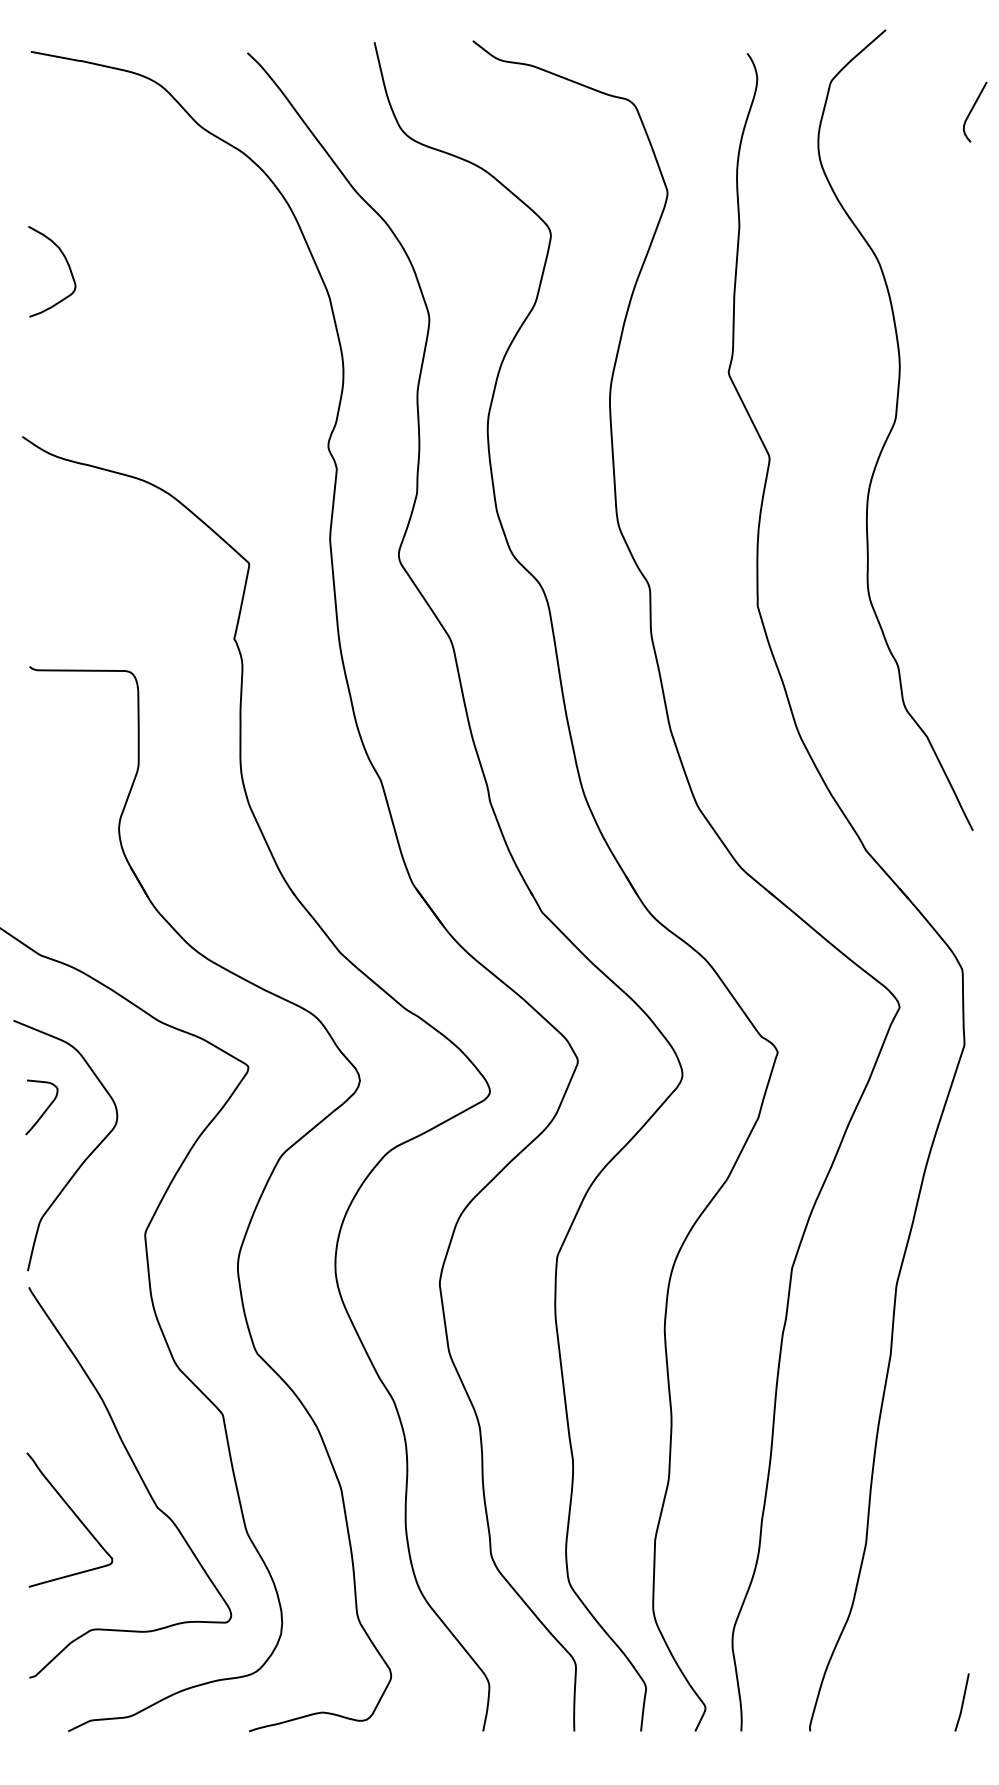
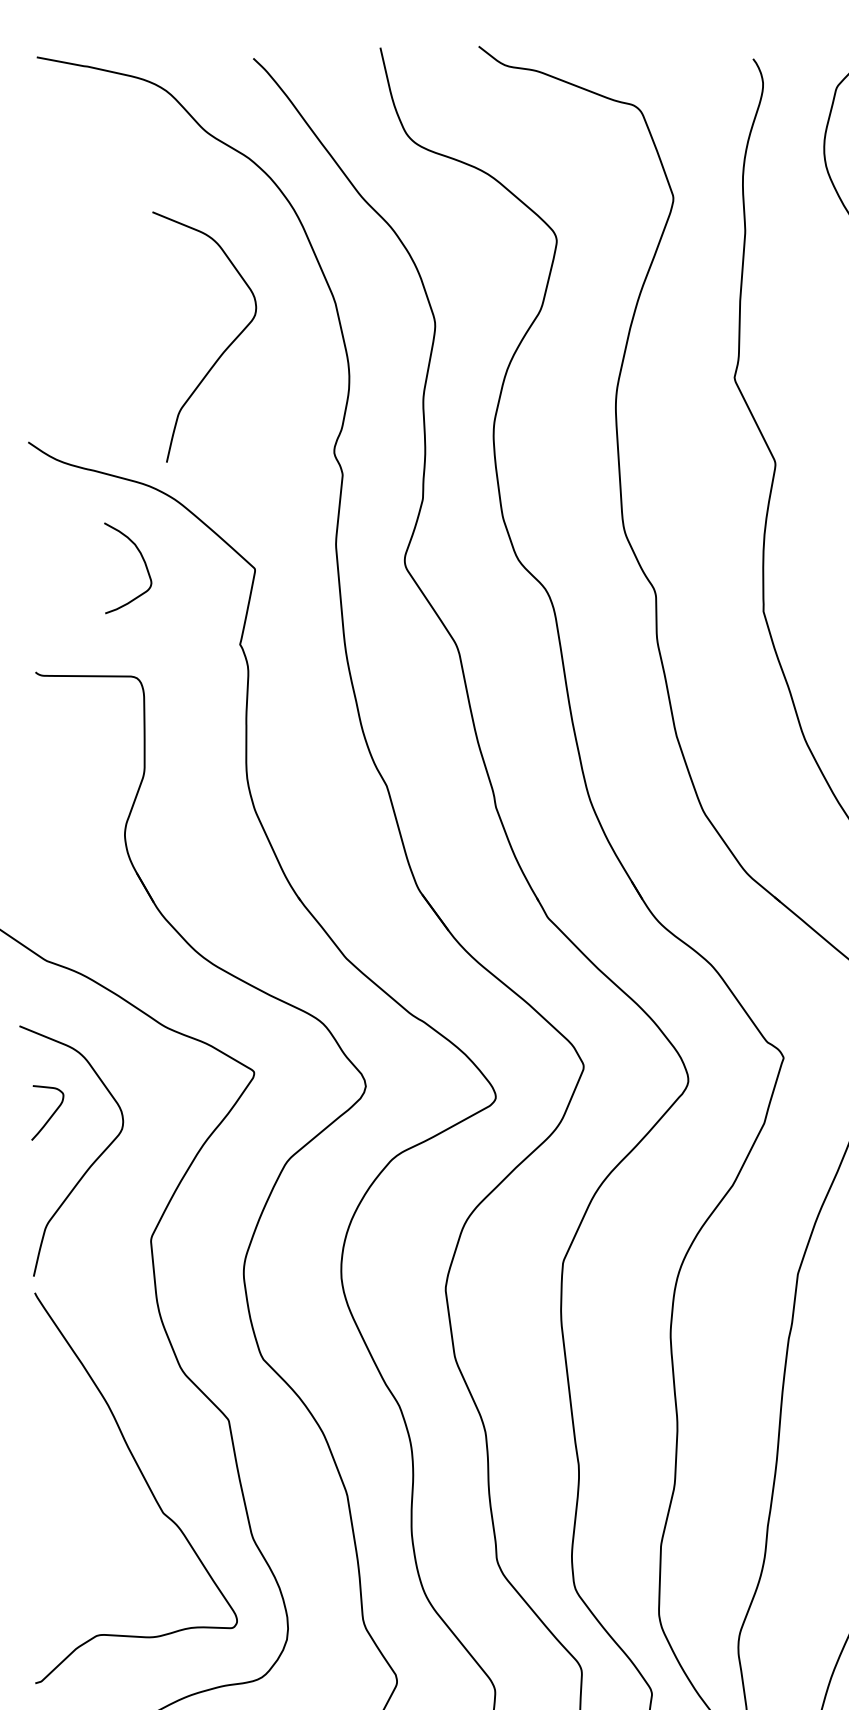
curve: (68, 267) -> (144, 564), moved
curve: (216, 346) -> (222, 352), added
curve: (74, 1515) -> (80, 1521), removed

